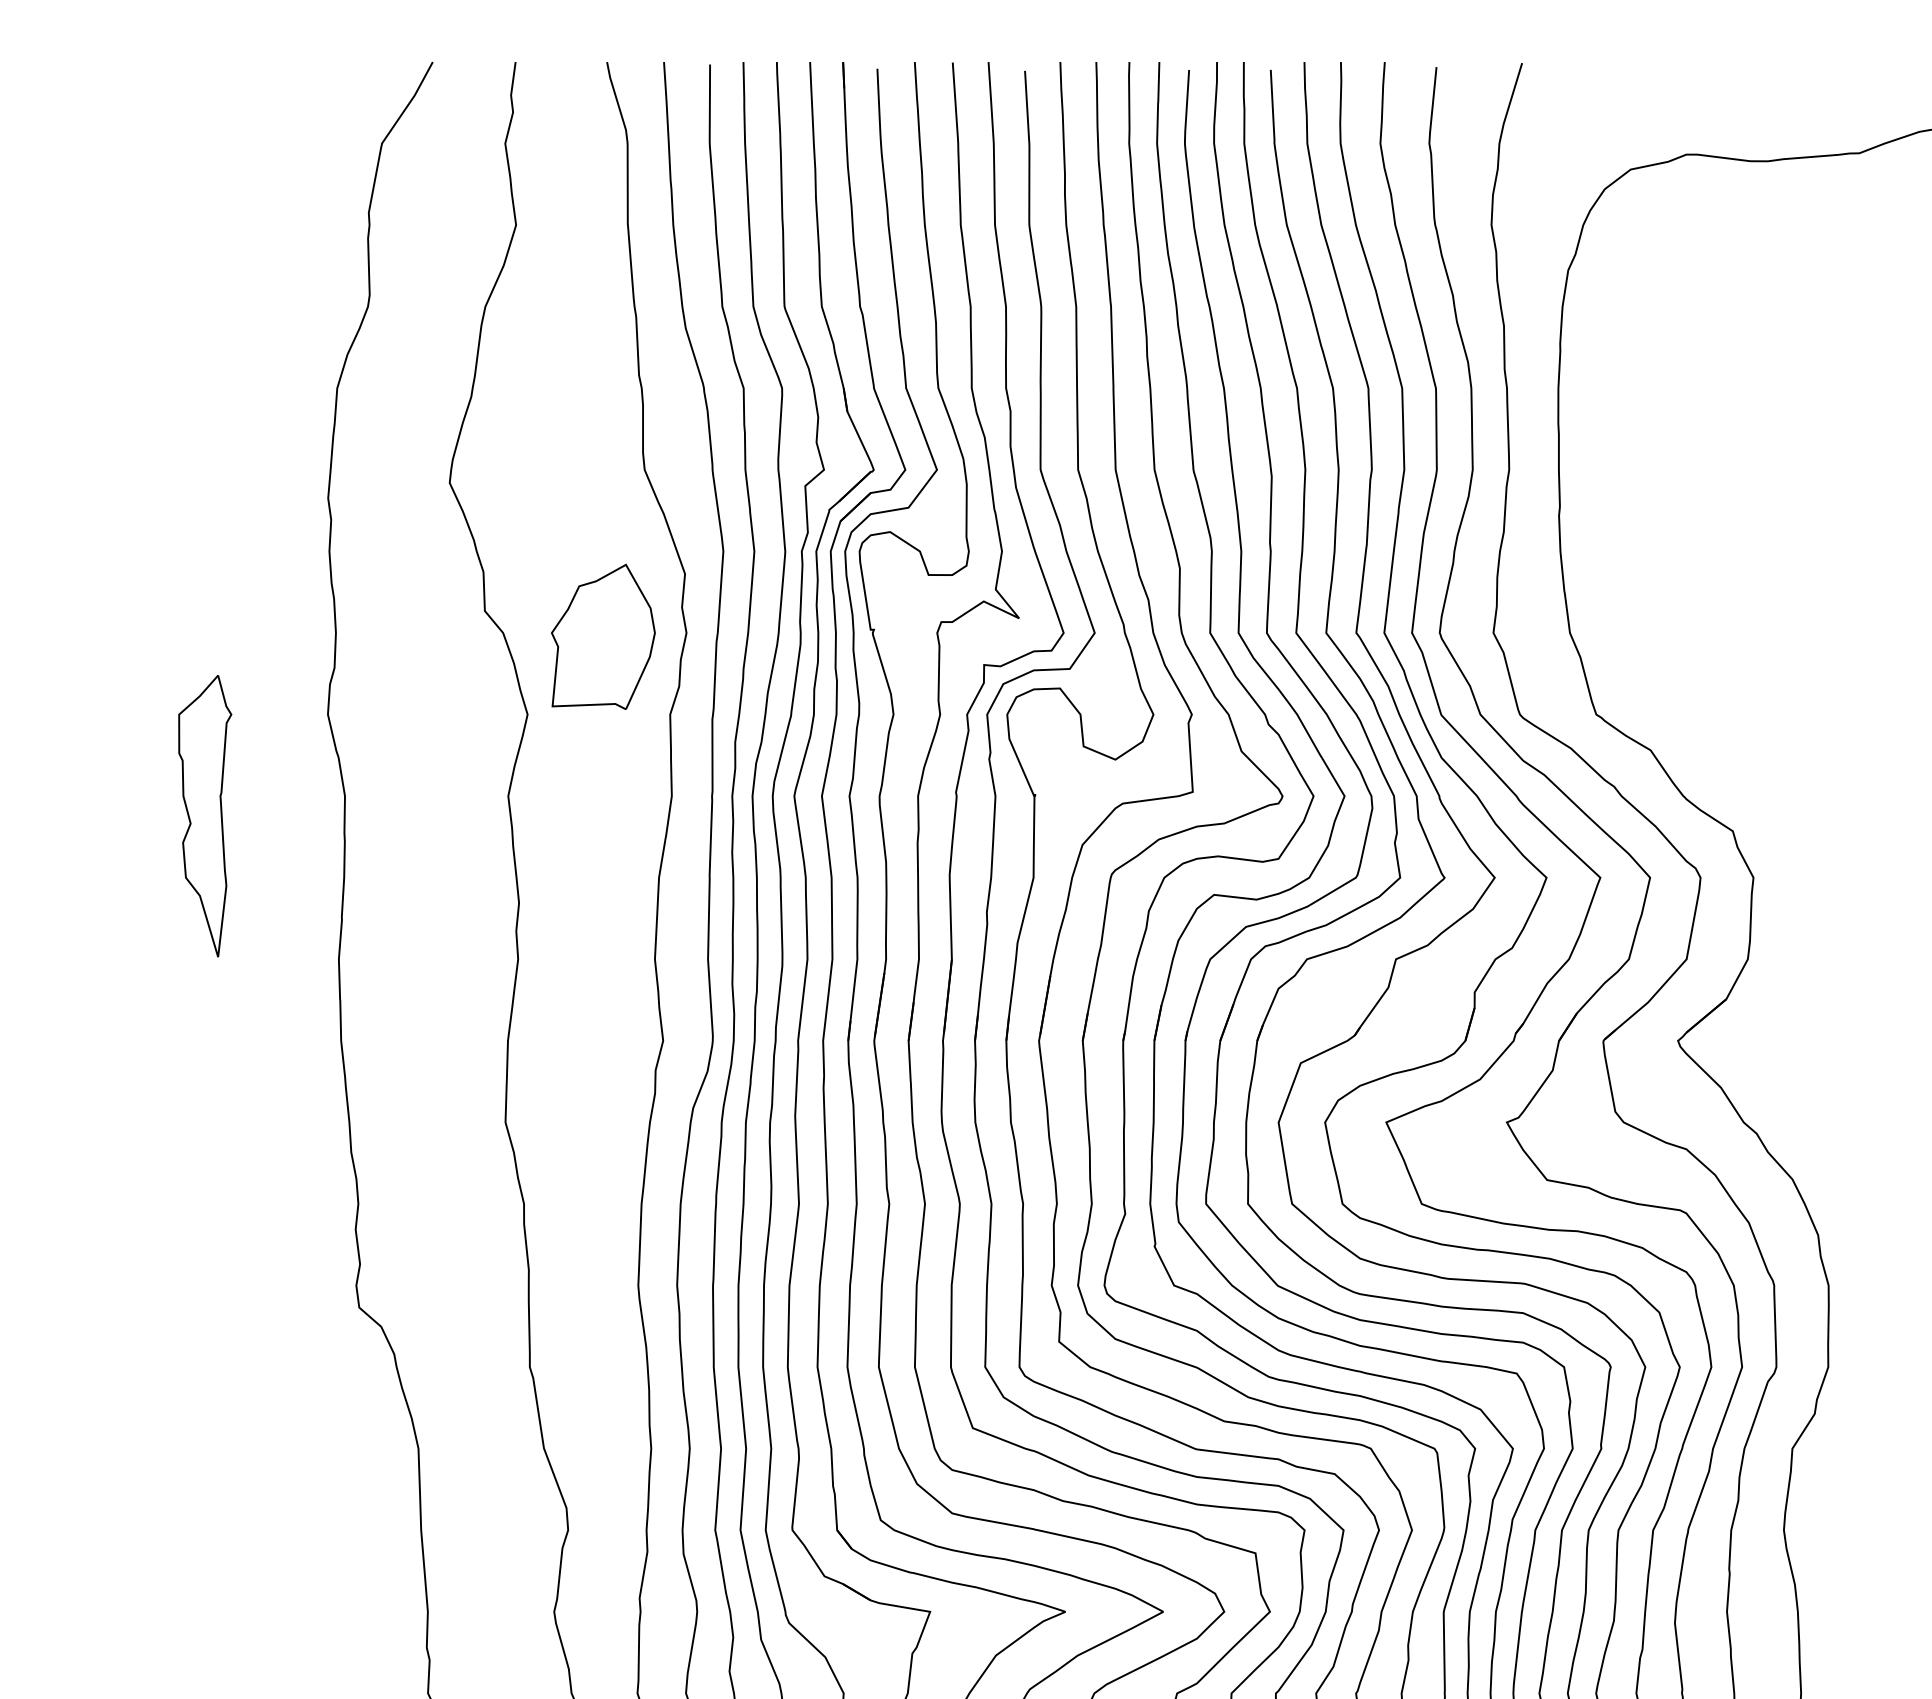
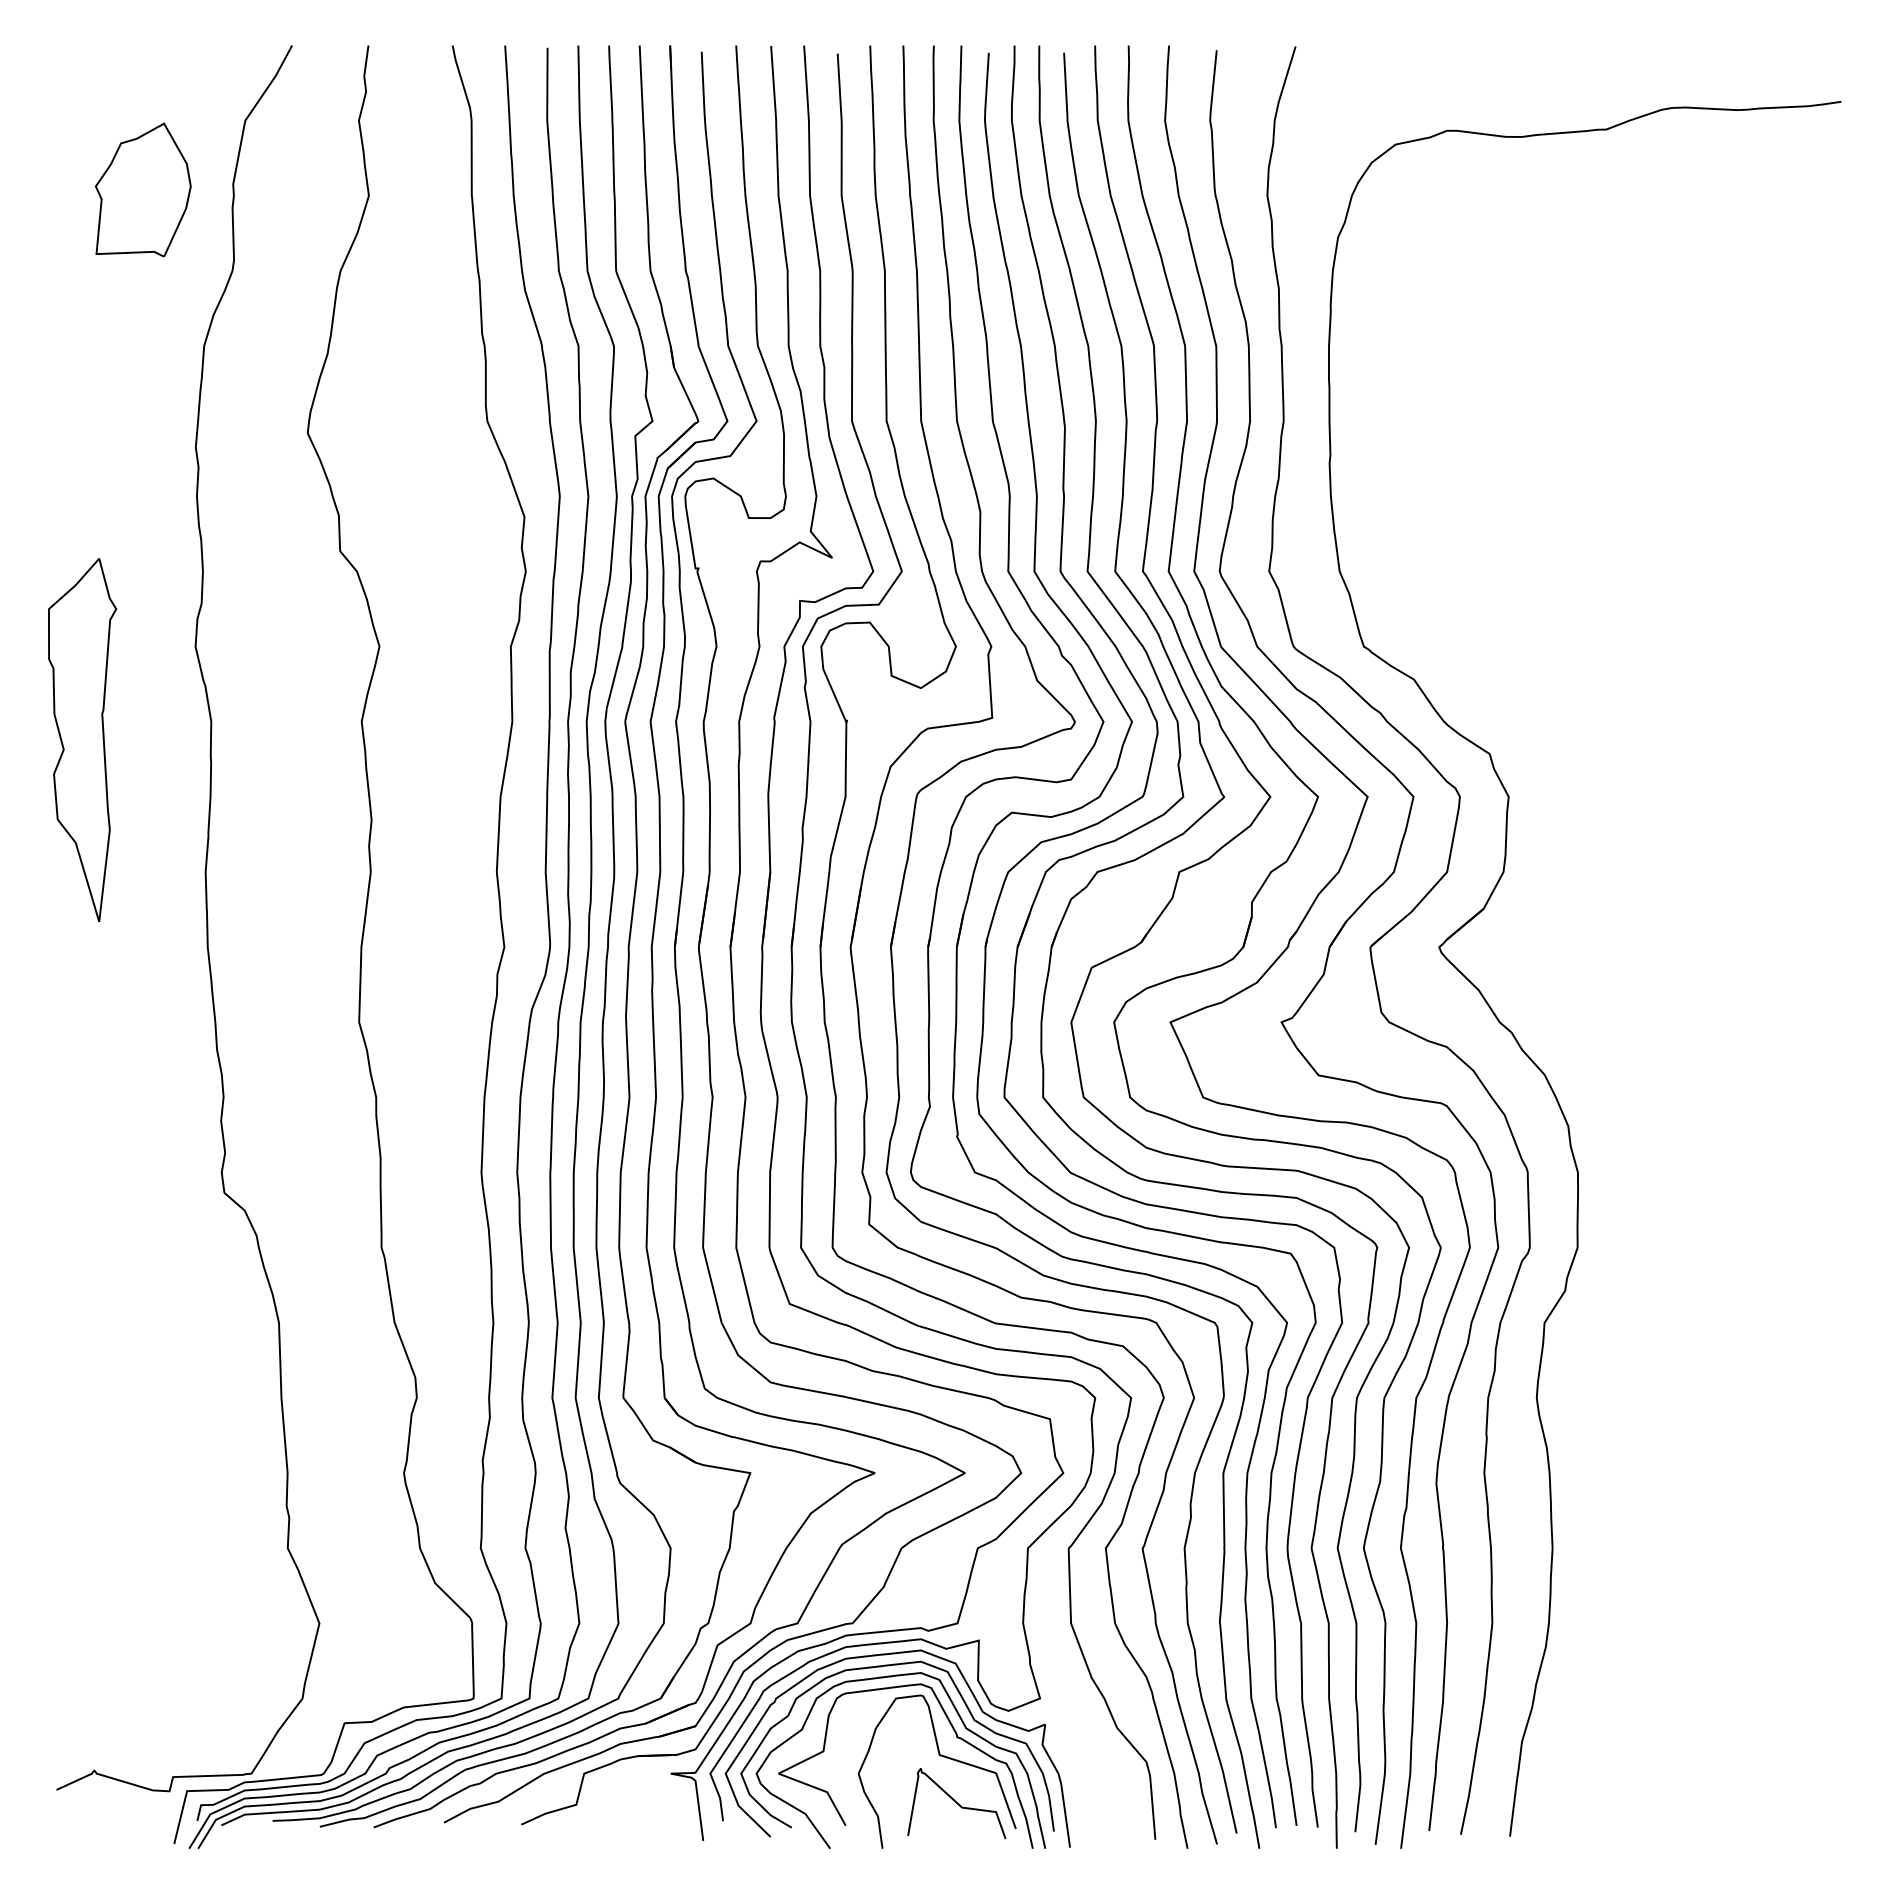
part: (603, 636) -> (143, 189), moved
part: (205, 816) -> (82, 740), size x1.4

